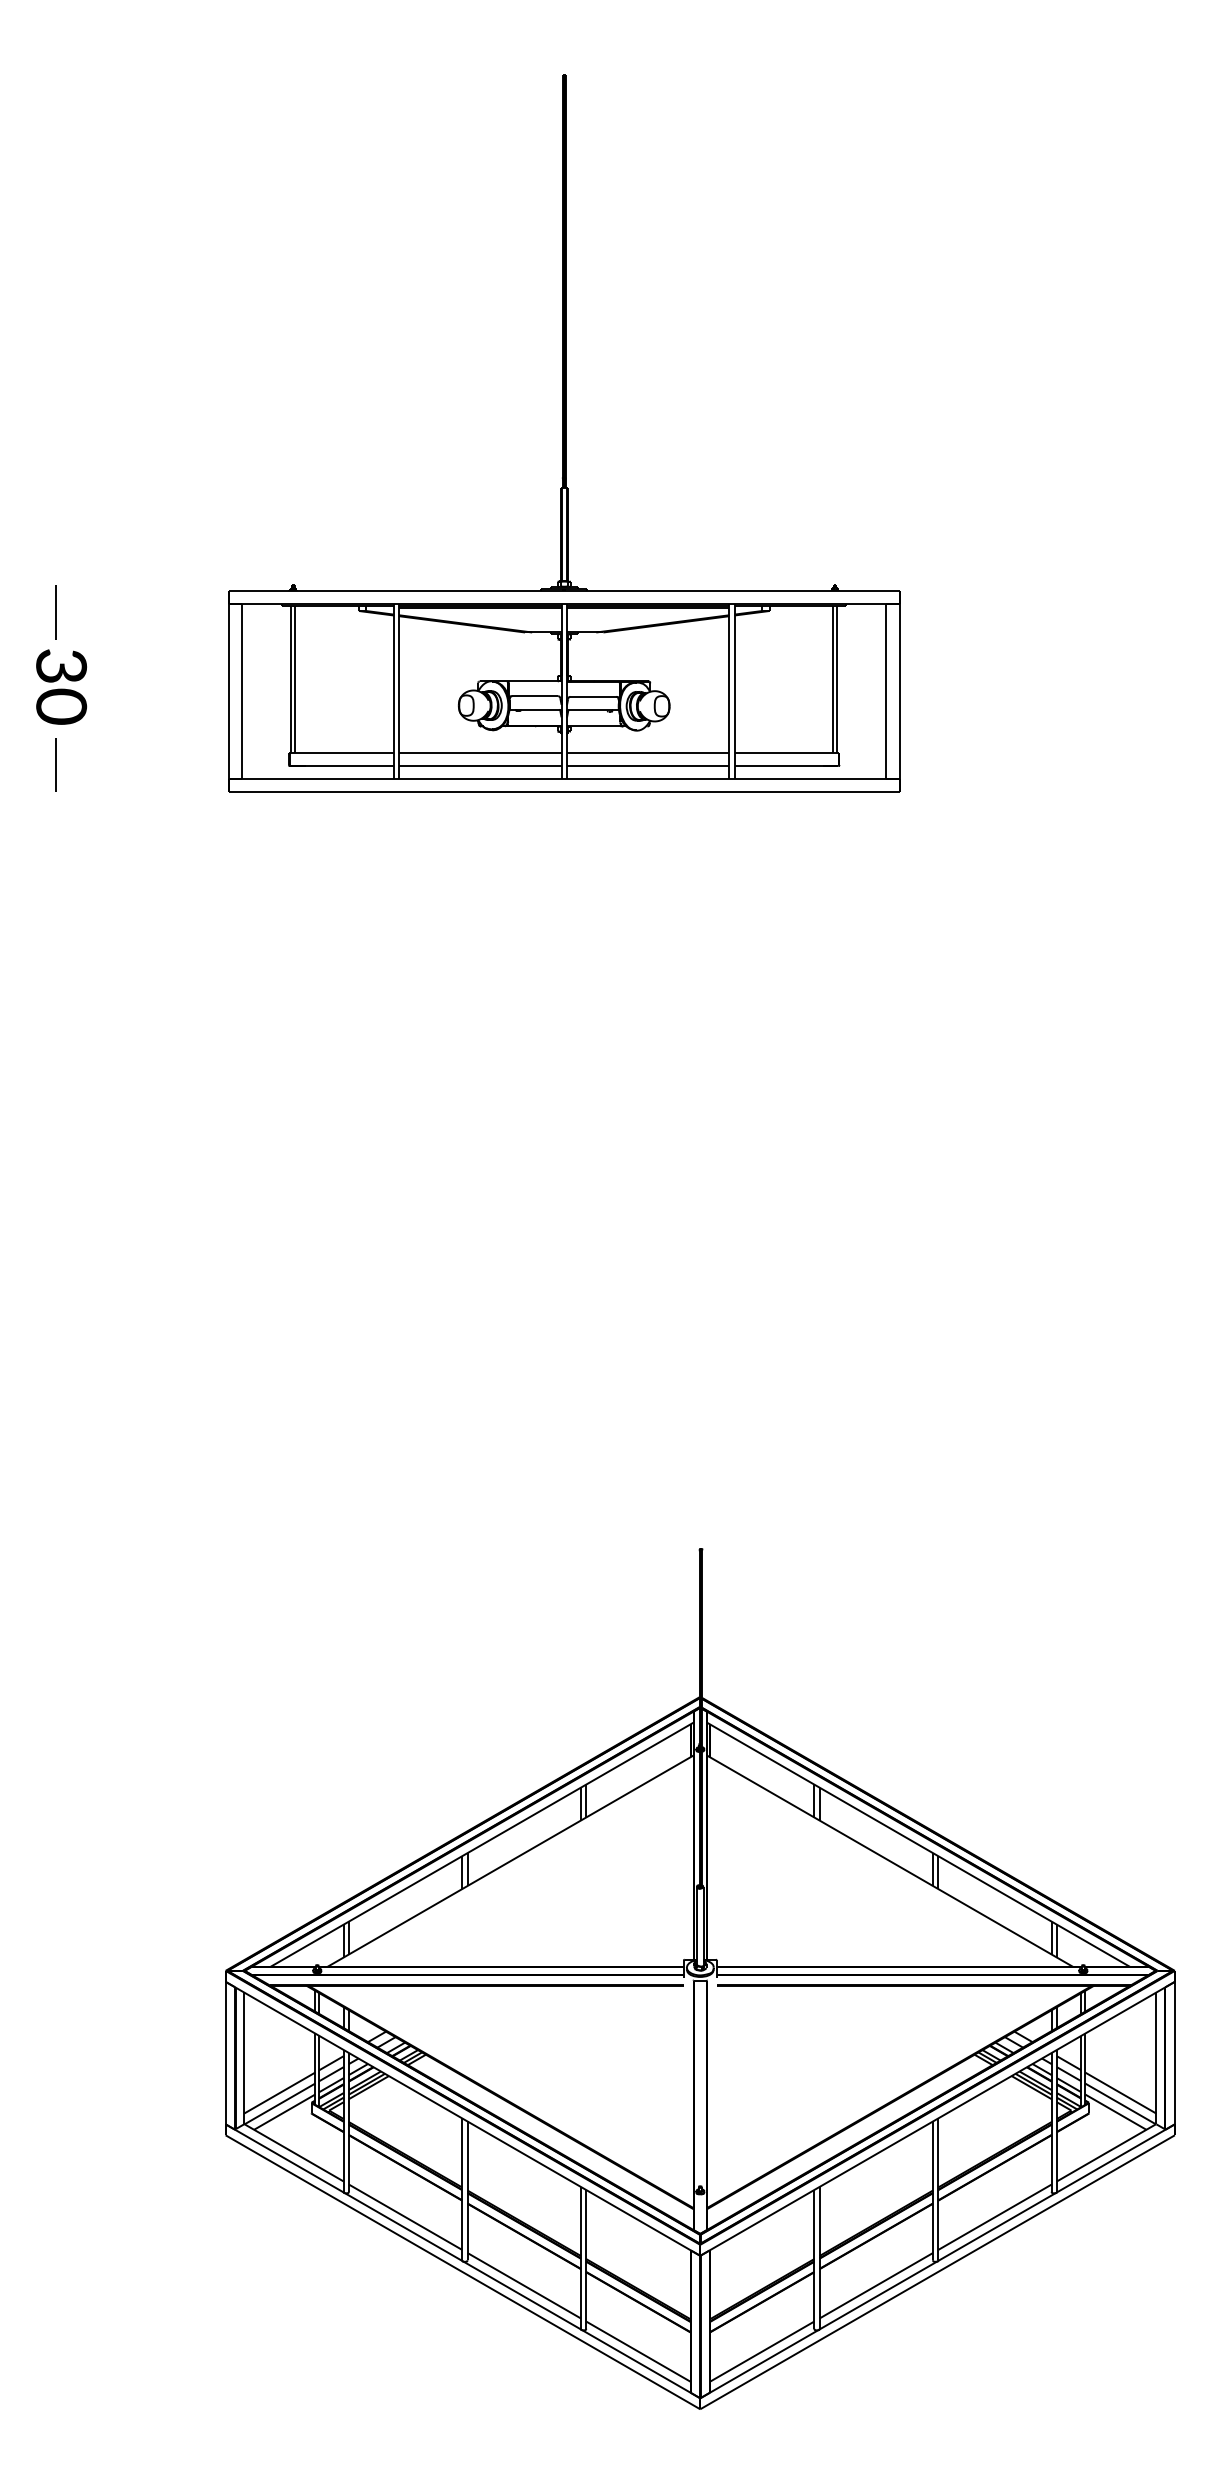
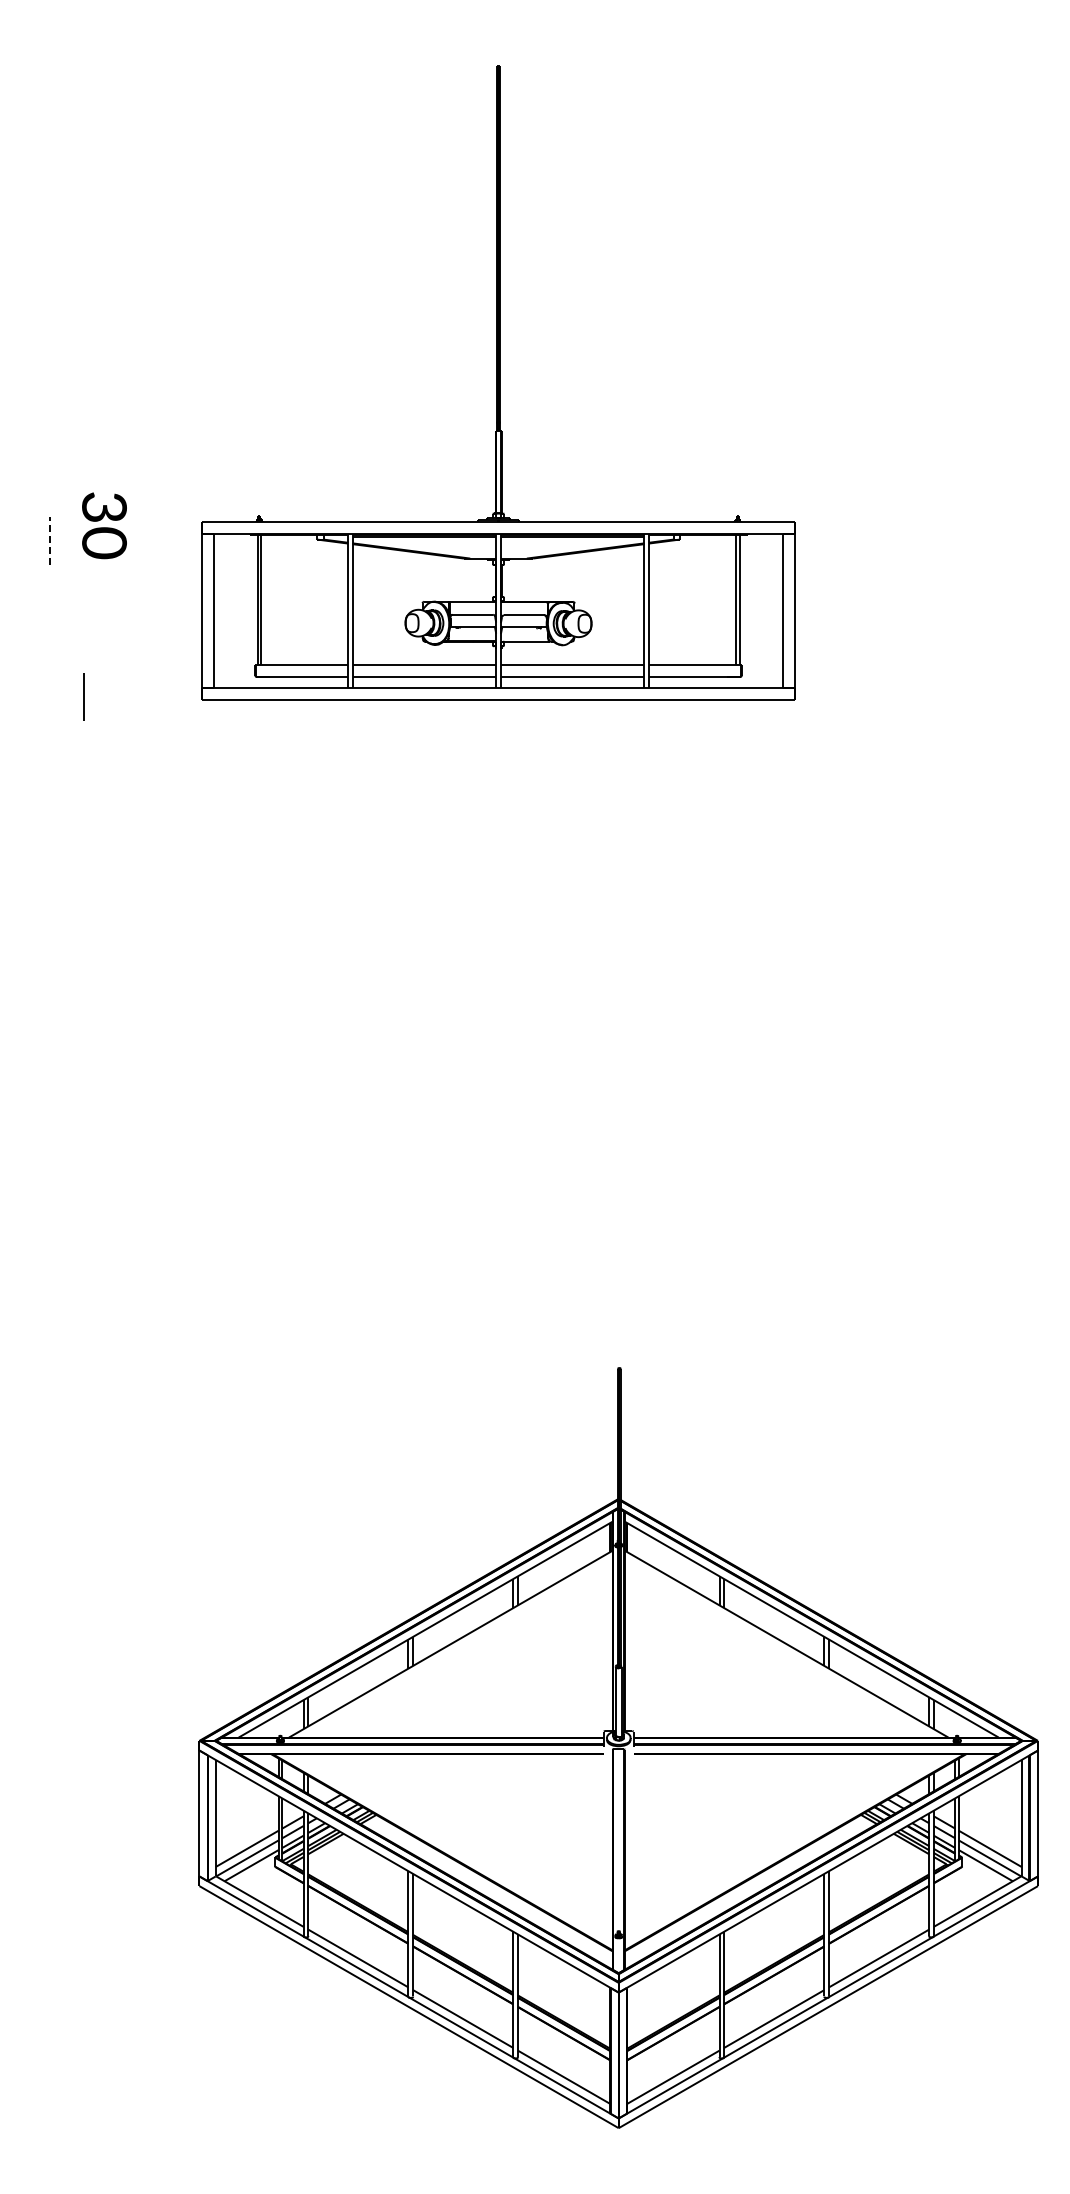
line: (55, 612) -> (49, 540), solid -> dashed
text: (61, 686) -> (104, 525), moved
line: (55, 764) -> (83, 696), moved

